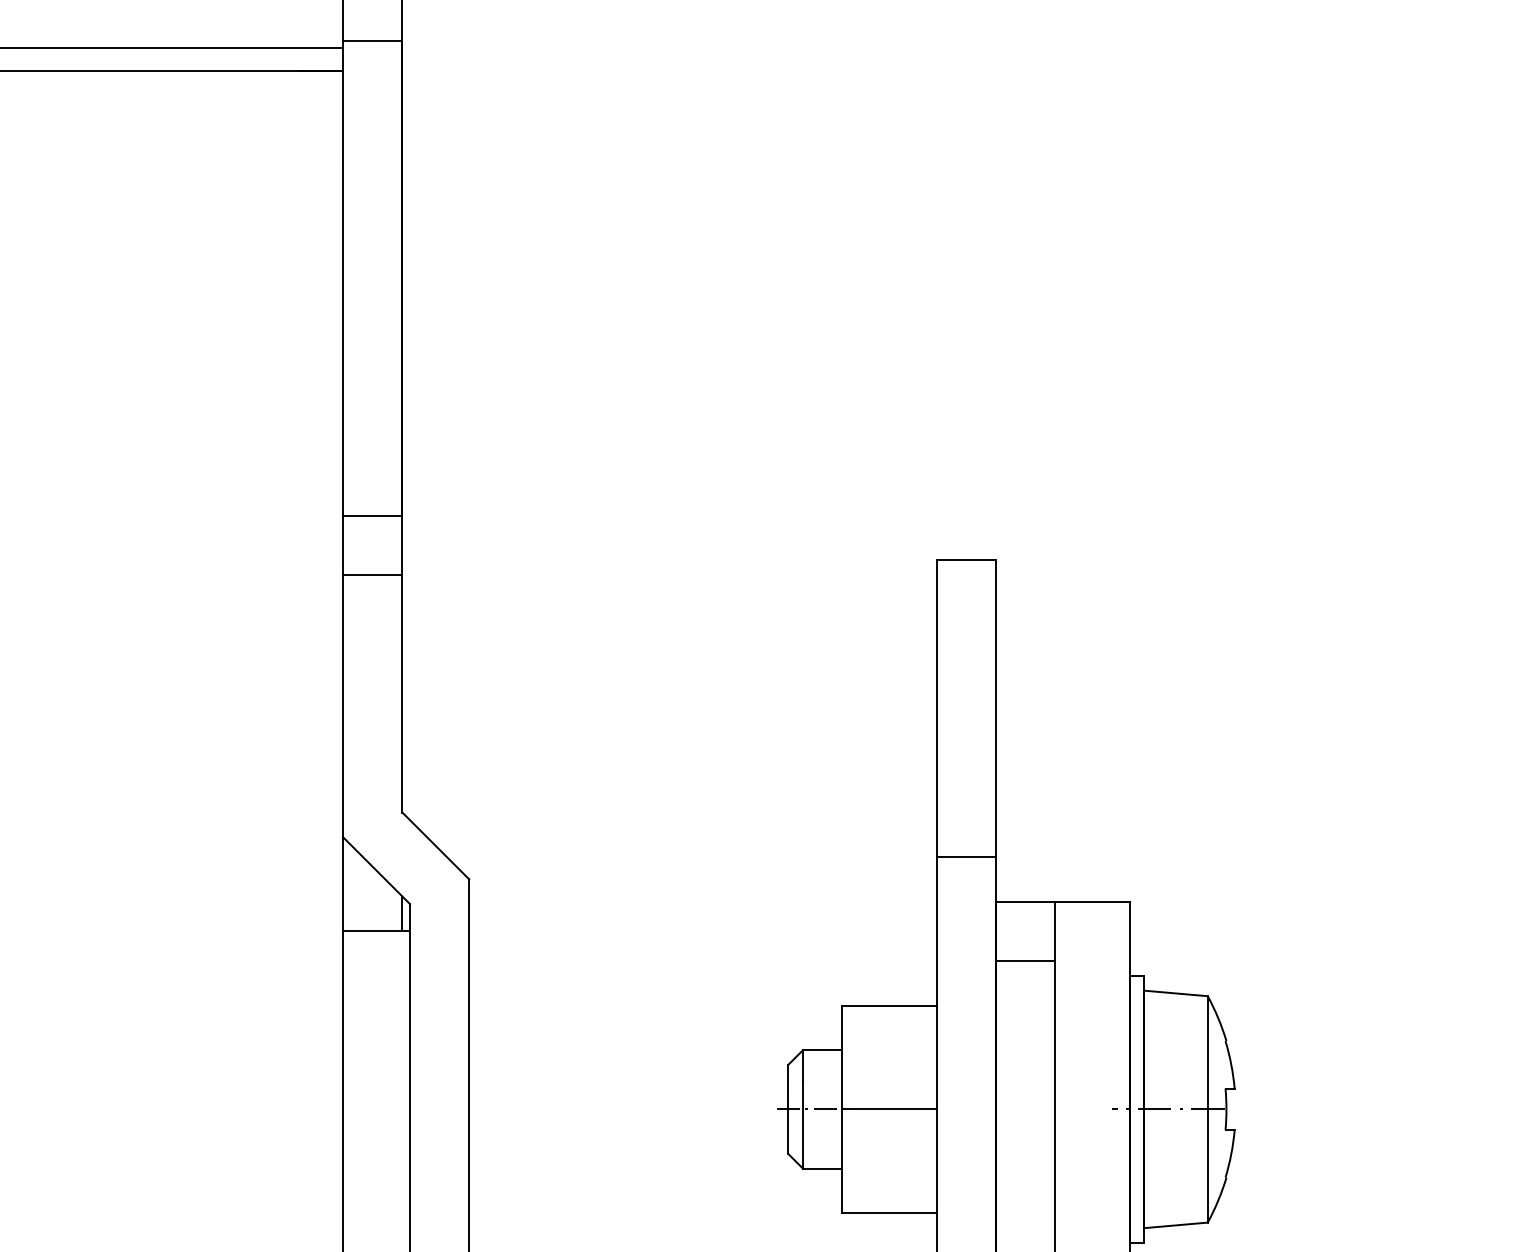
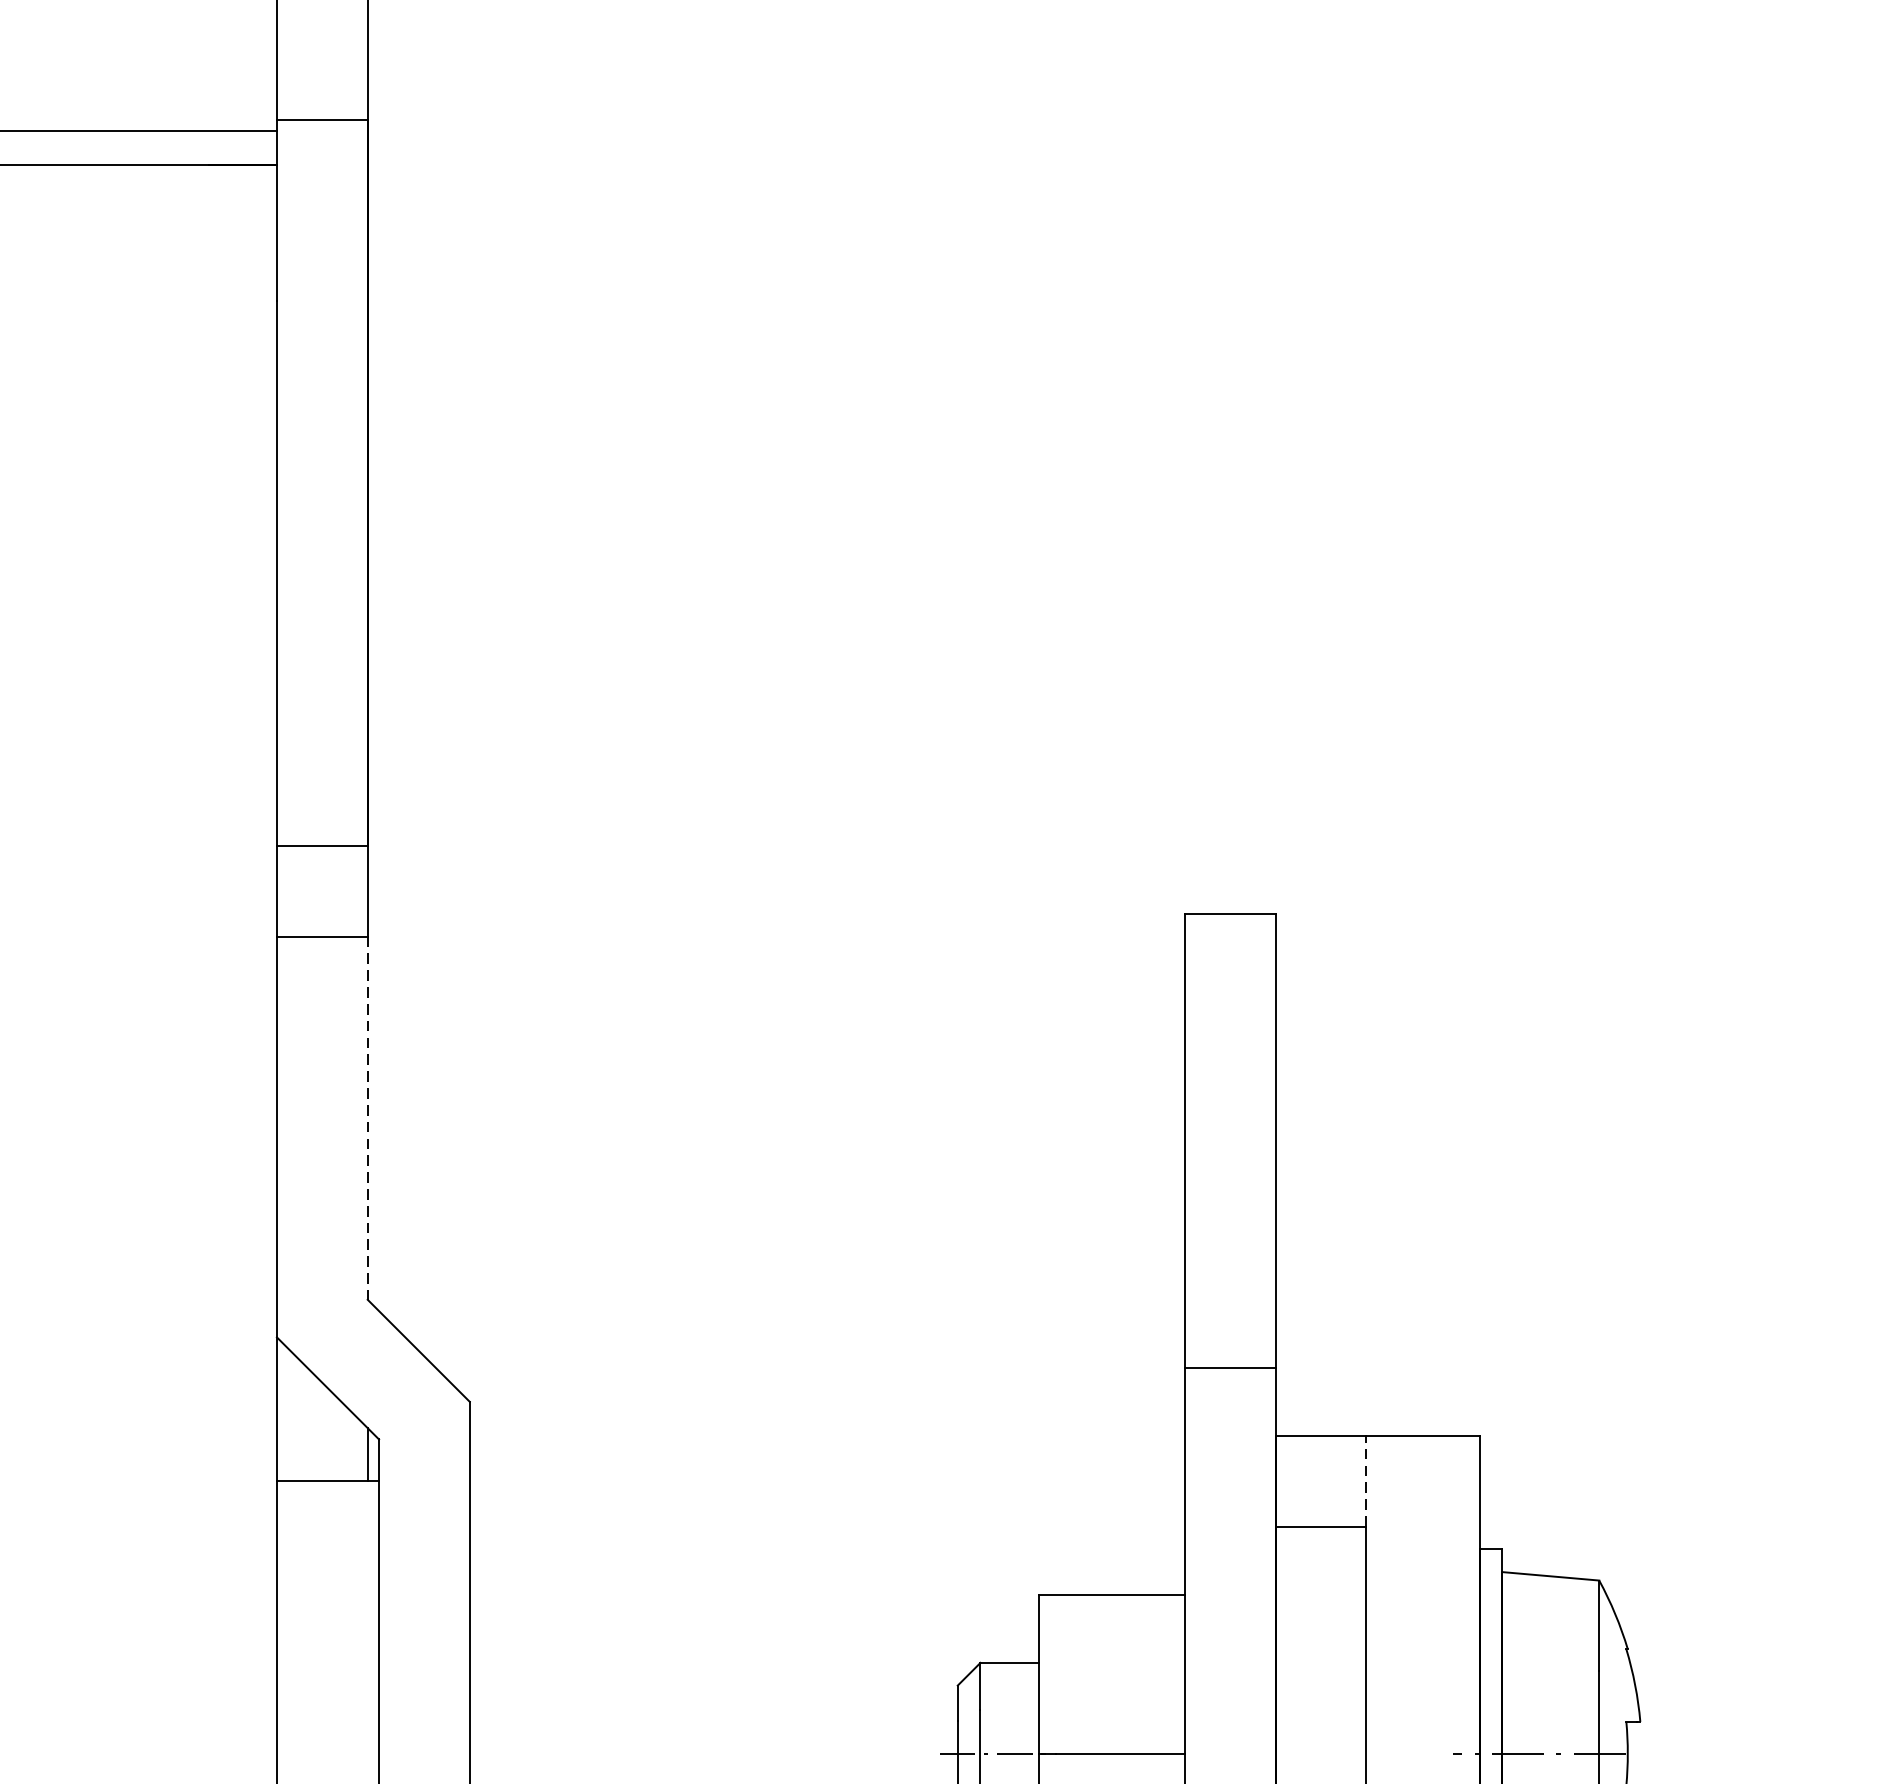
line: (402, 693) -> (367, 1117), solid -> dashed
line: (1055, 931) -> (1366, 1481), solid -> dashed

